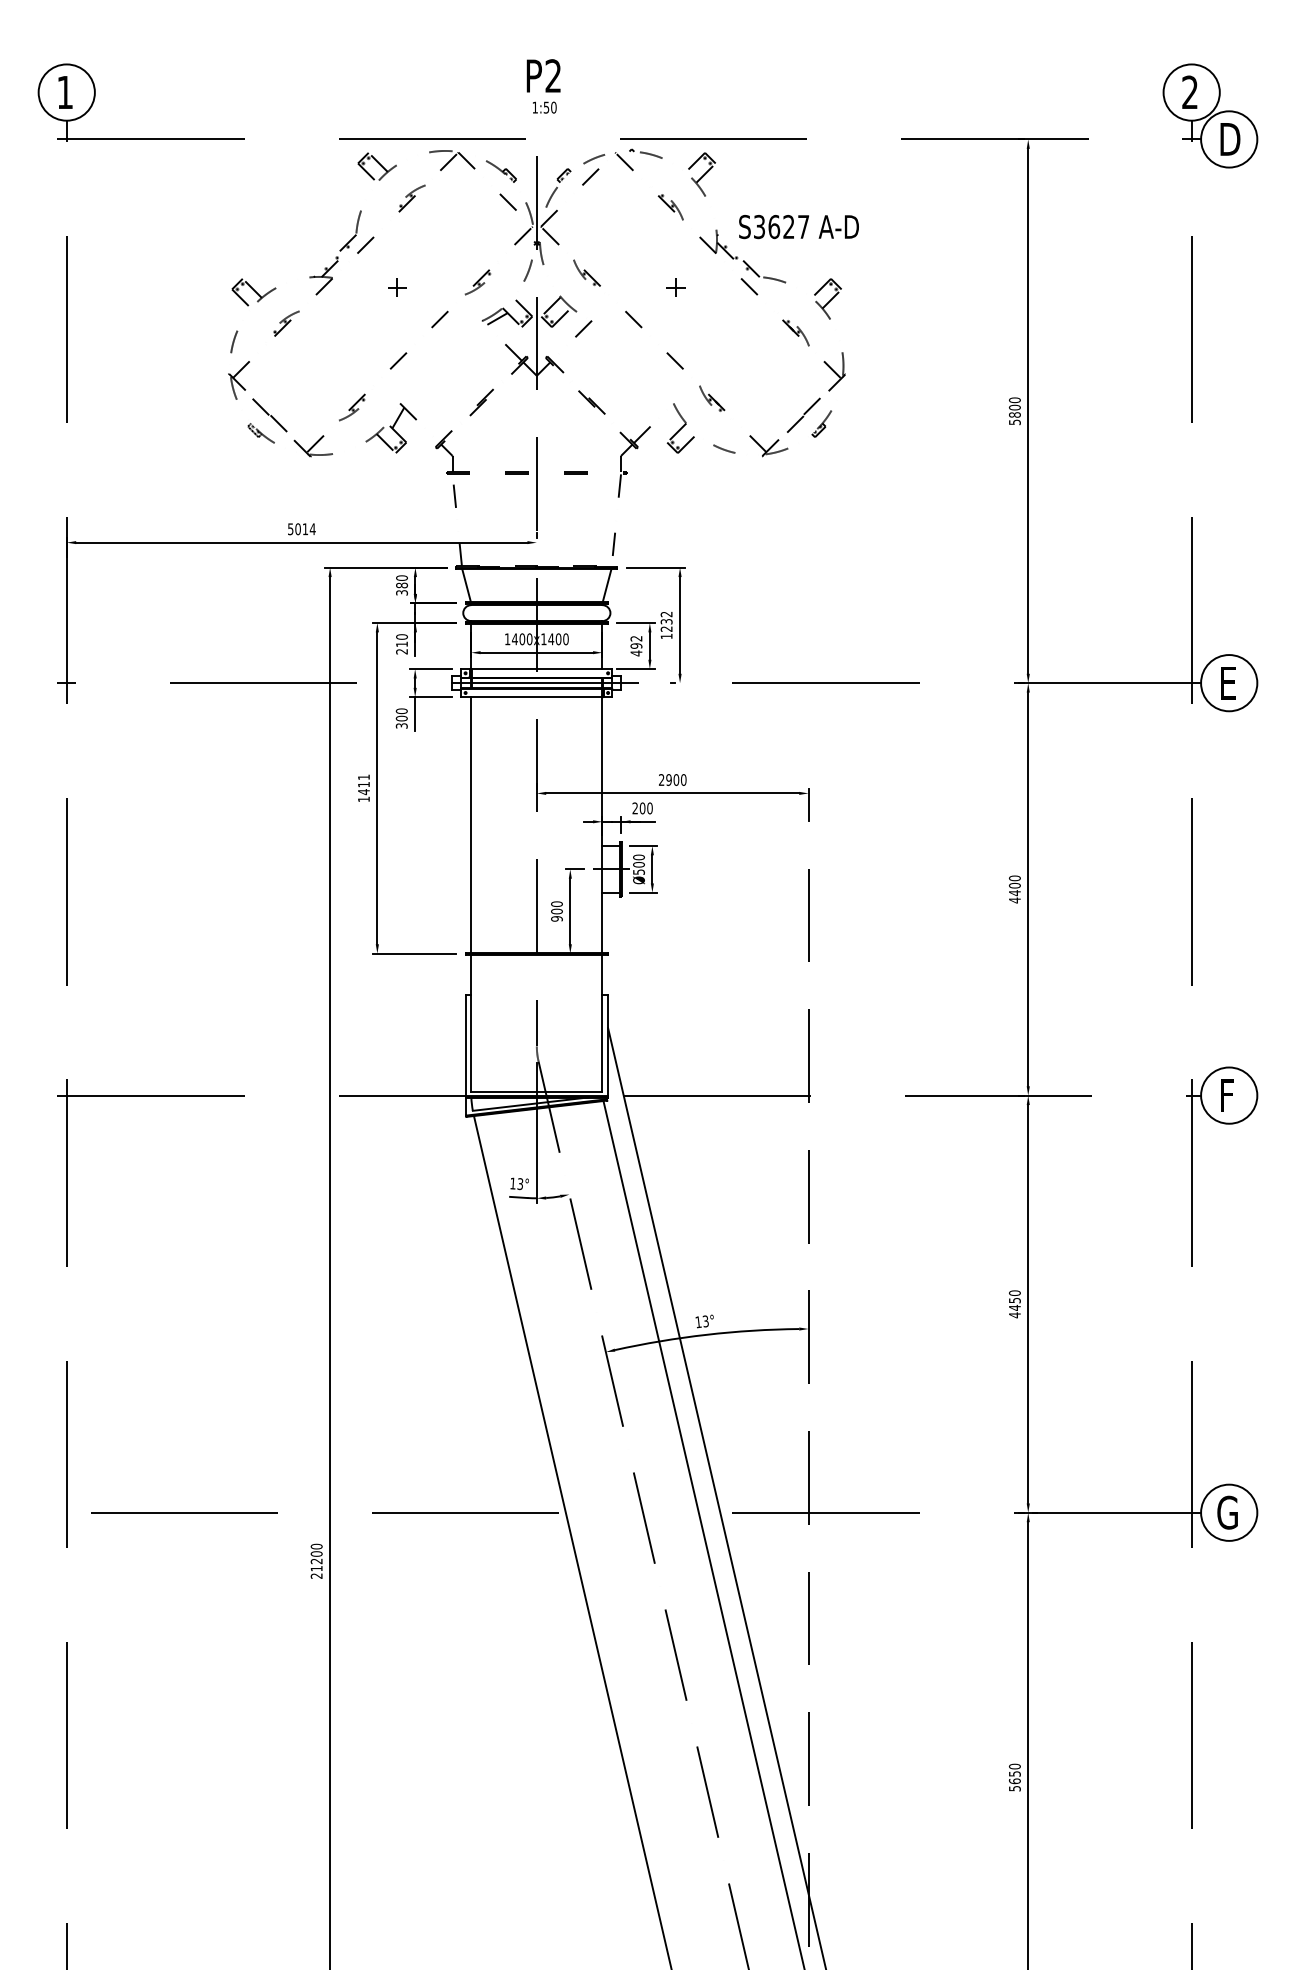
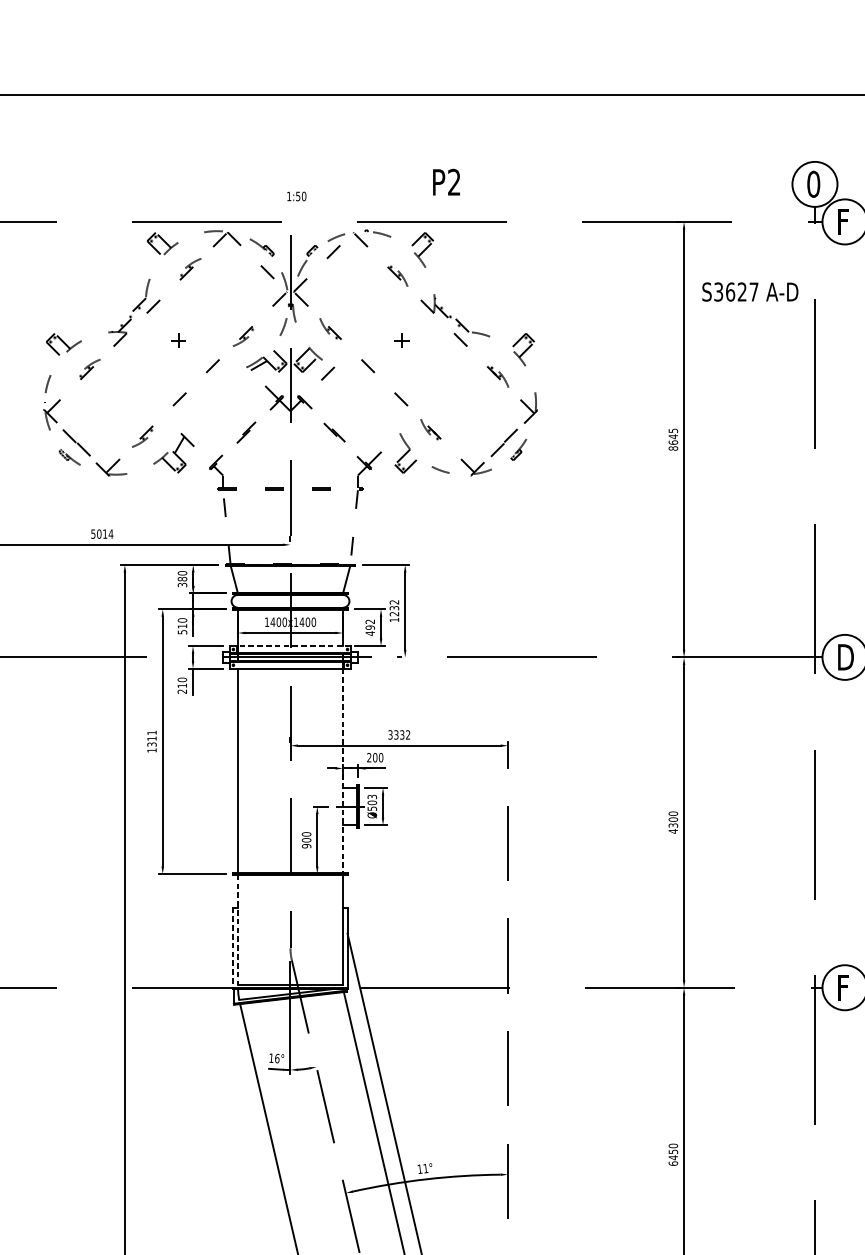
text: (543, 75) -> (446, 181), moved
text: (1190, 92) -> (814, 184), 2 -> 0
text: (1230, 139) -> (846, 221), D -> F
text: (798, 227) -> (749, 292), moved
text: (1014, 411) -> (673, 439), 5800 -> 8645
text: (401, 651) -> (182, 632), 210 -> 510
line: (541, 669) -> (294, 646), solid -> dashed
text: (1230, 682) -> (846, 656), E -> D
text: (401, 721) -> (182, 688), 300 -> 210
text: (672, 779) -> (399, 734), 2900 -> 3332
text: (363, 792) -> (151, 744), 1411 -> 1311
line: (602, 824) -> (343, 770), solid -> dashed
text: (638, 857) -> (371, 797), Ø500 -> Ø503
text: (1014, 893) -> (673, 825), 4400 -> 4300
line: (471, 1023) -> (238, 929), solid -> dashed
line: (465, 1046) -> (233, 948), solid -> dashed
text: (520, 1184) -> (277, 1058), 13° -> 16°
text: (1014, 1315) -> (673, 1163), 4450 -> 6450
text: (705, 1321) -> (425, 1168), 13° -> 11°

